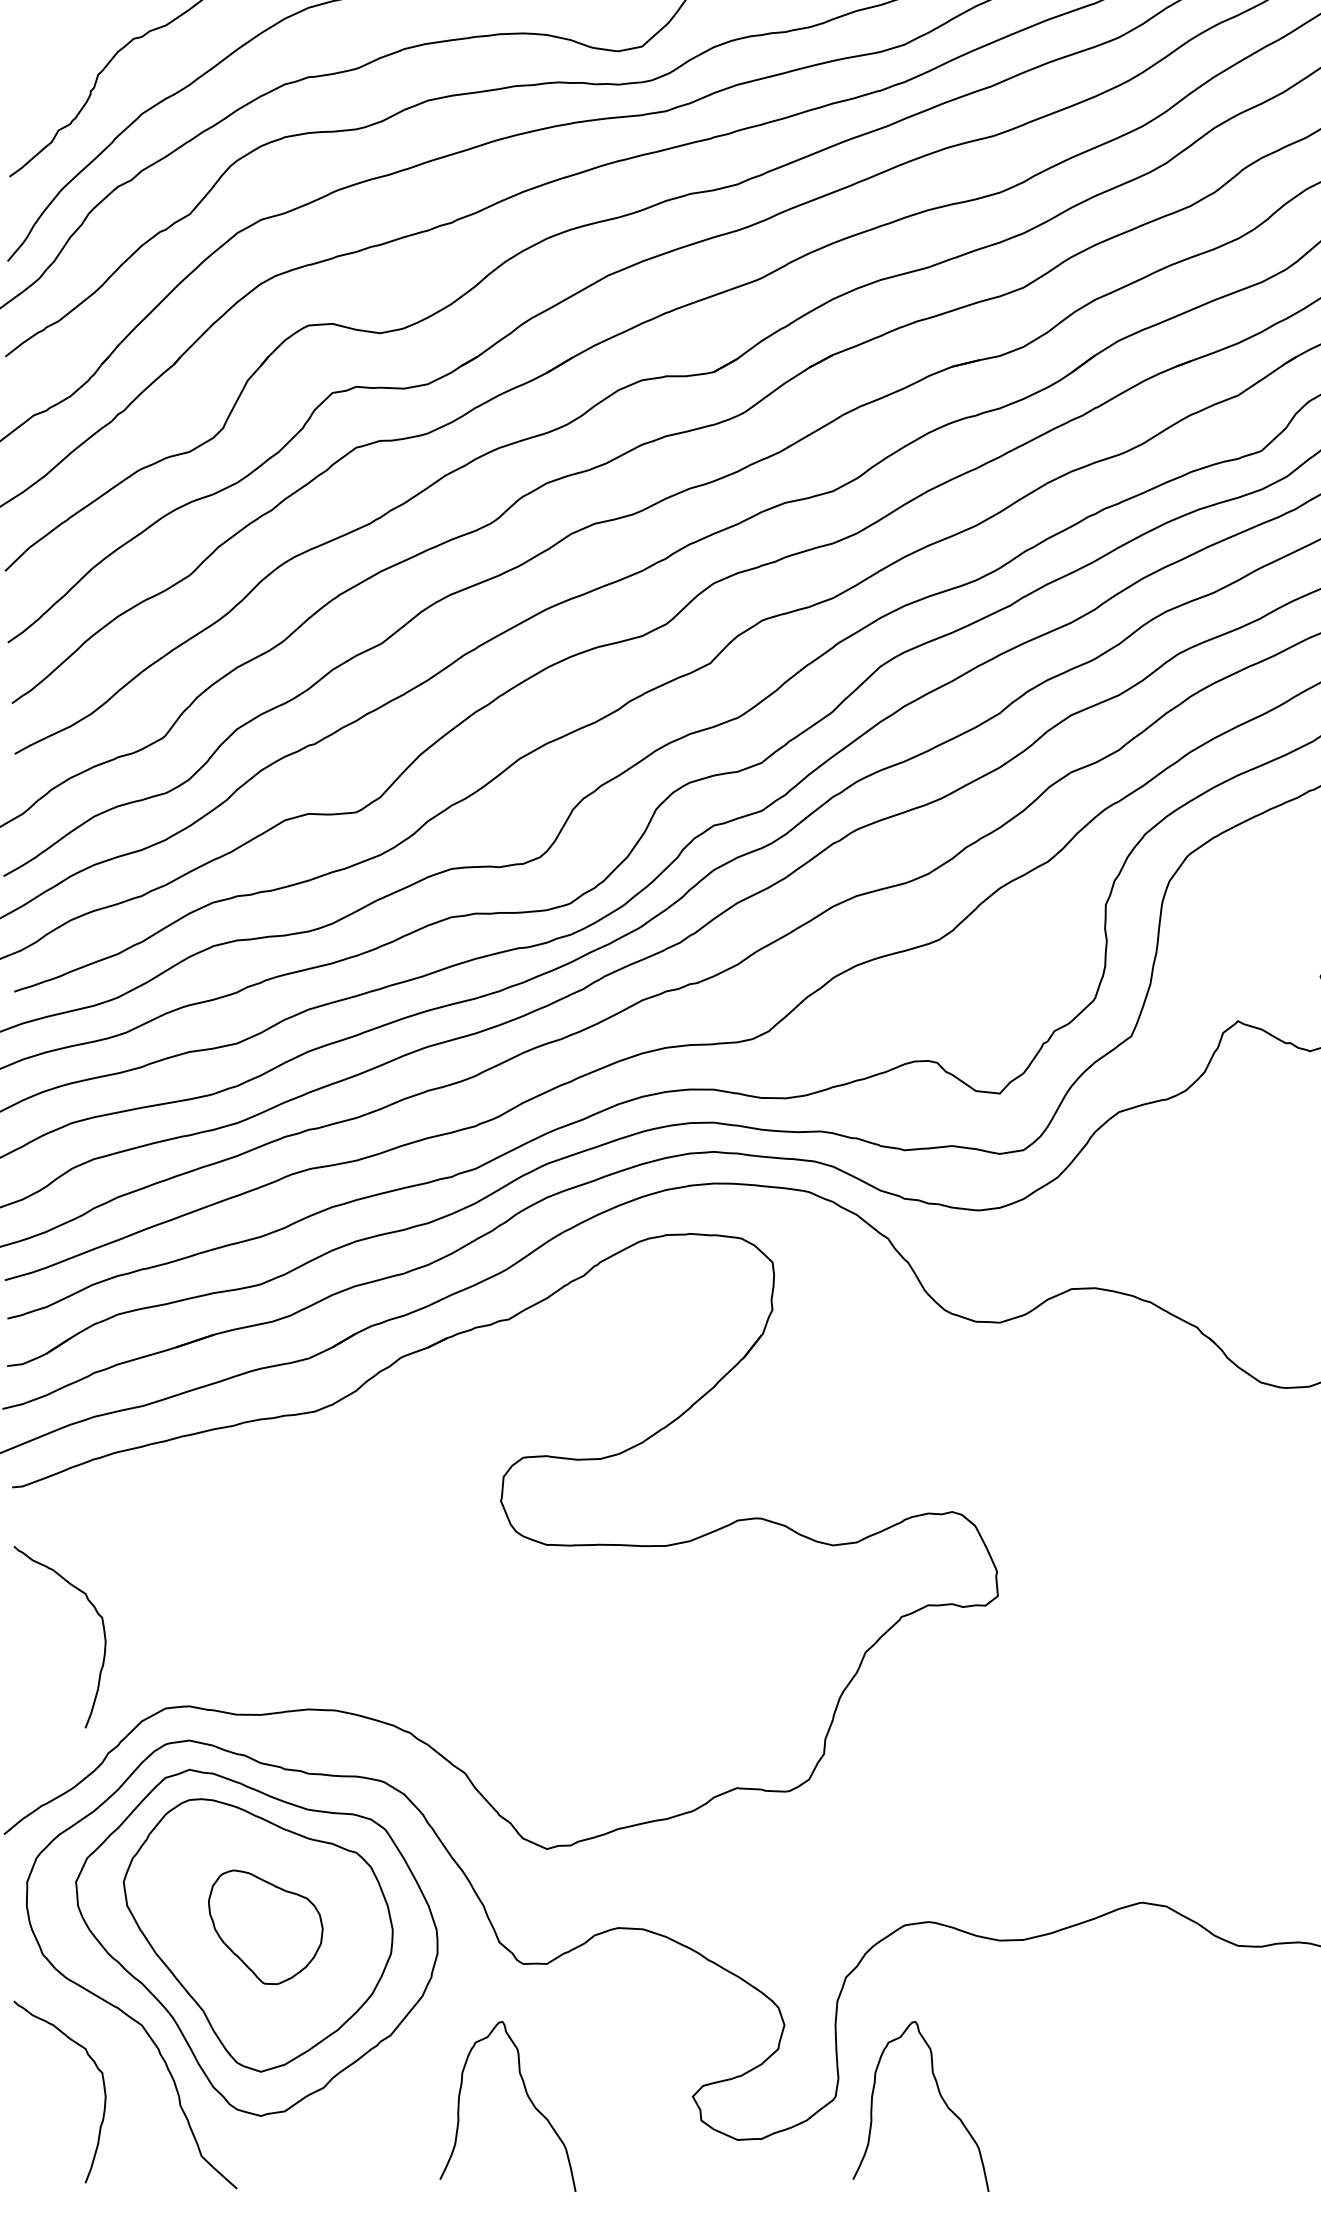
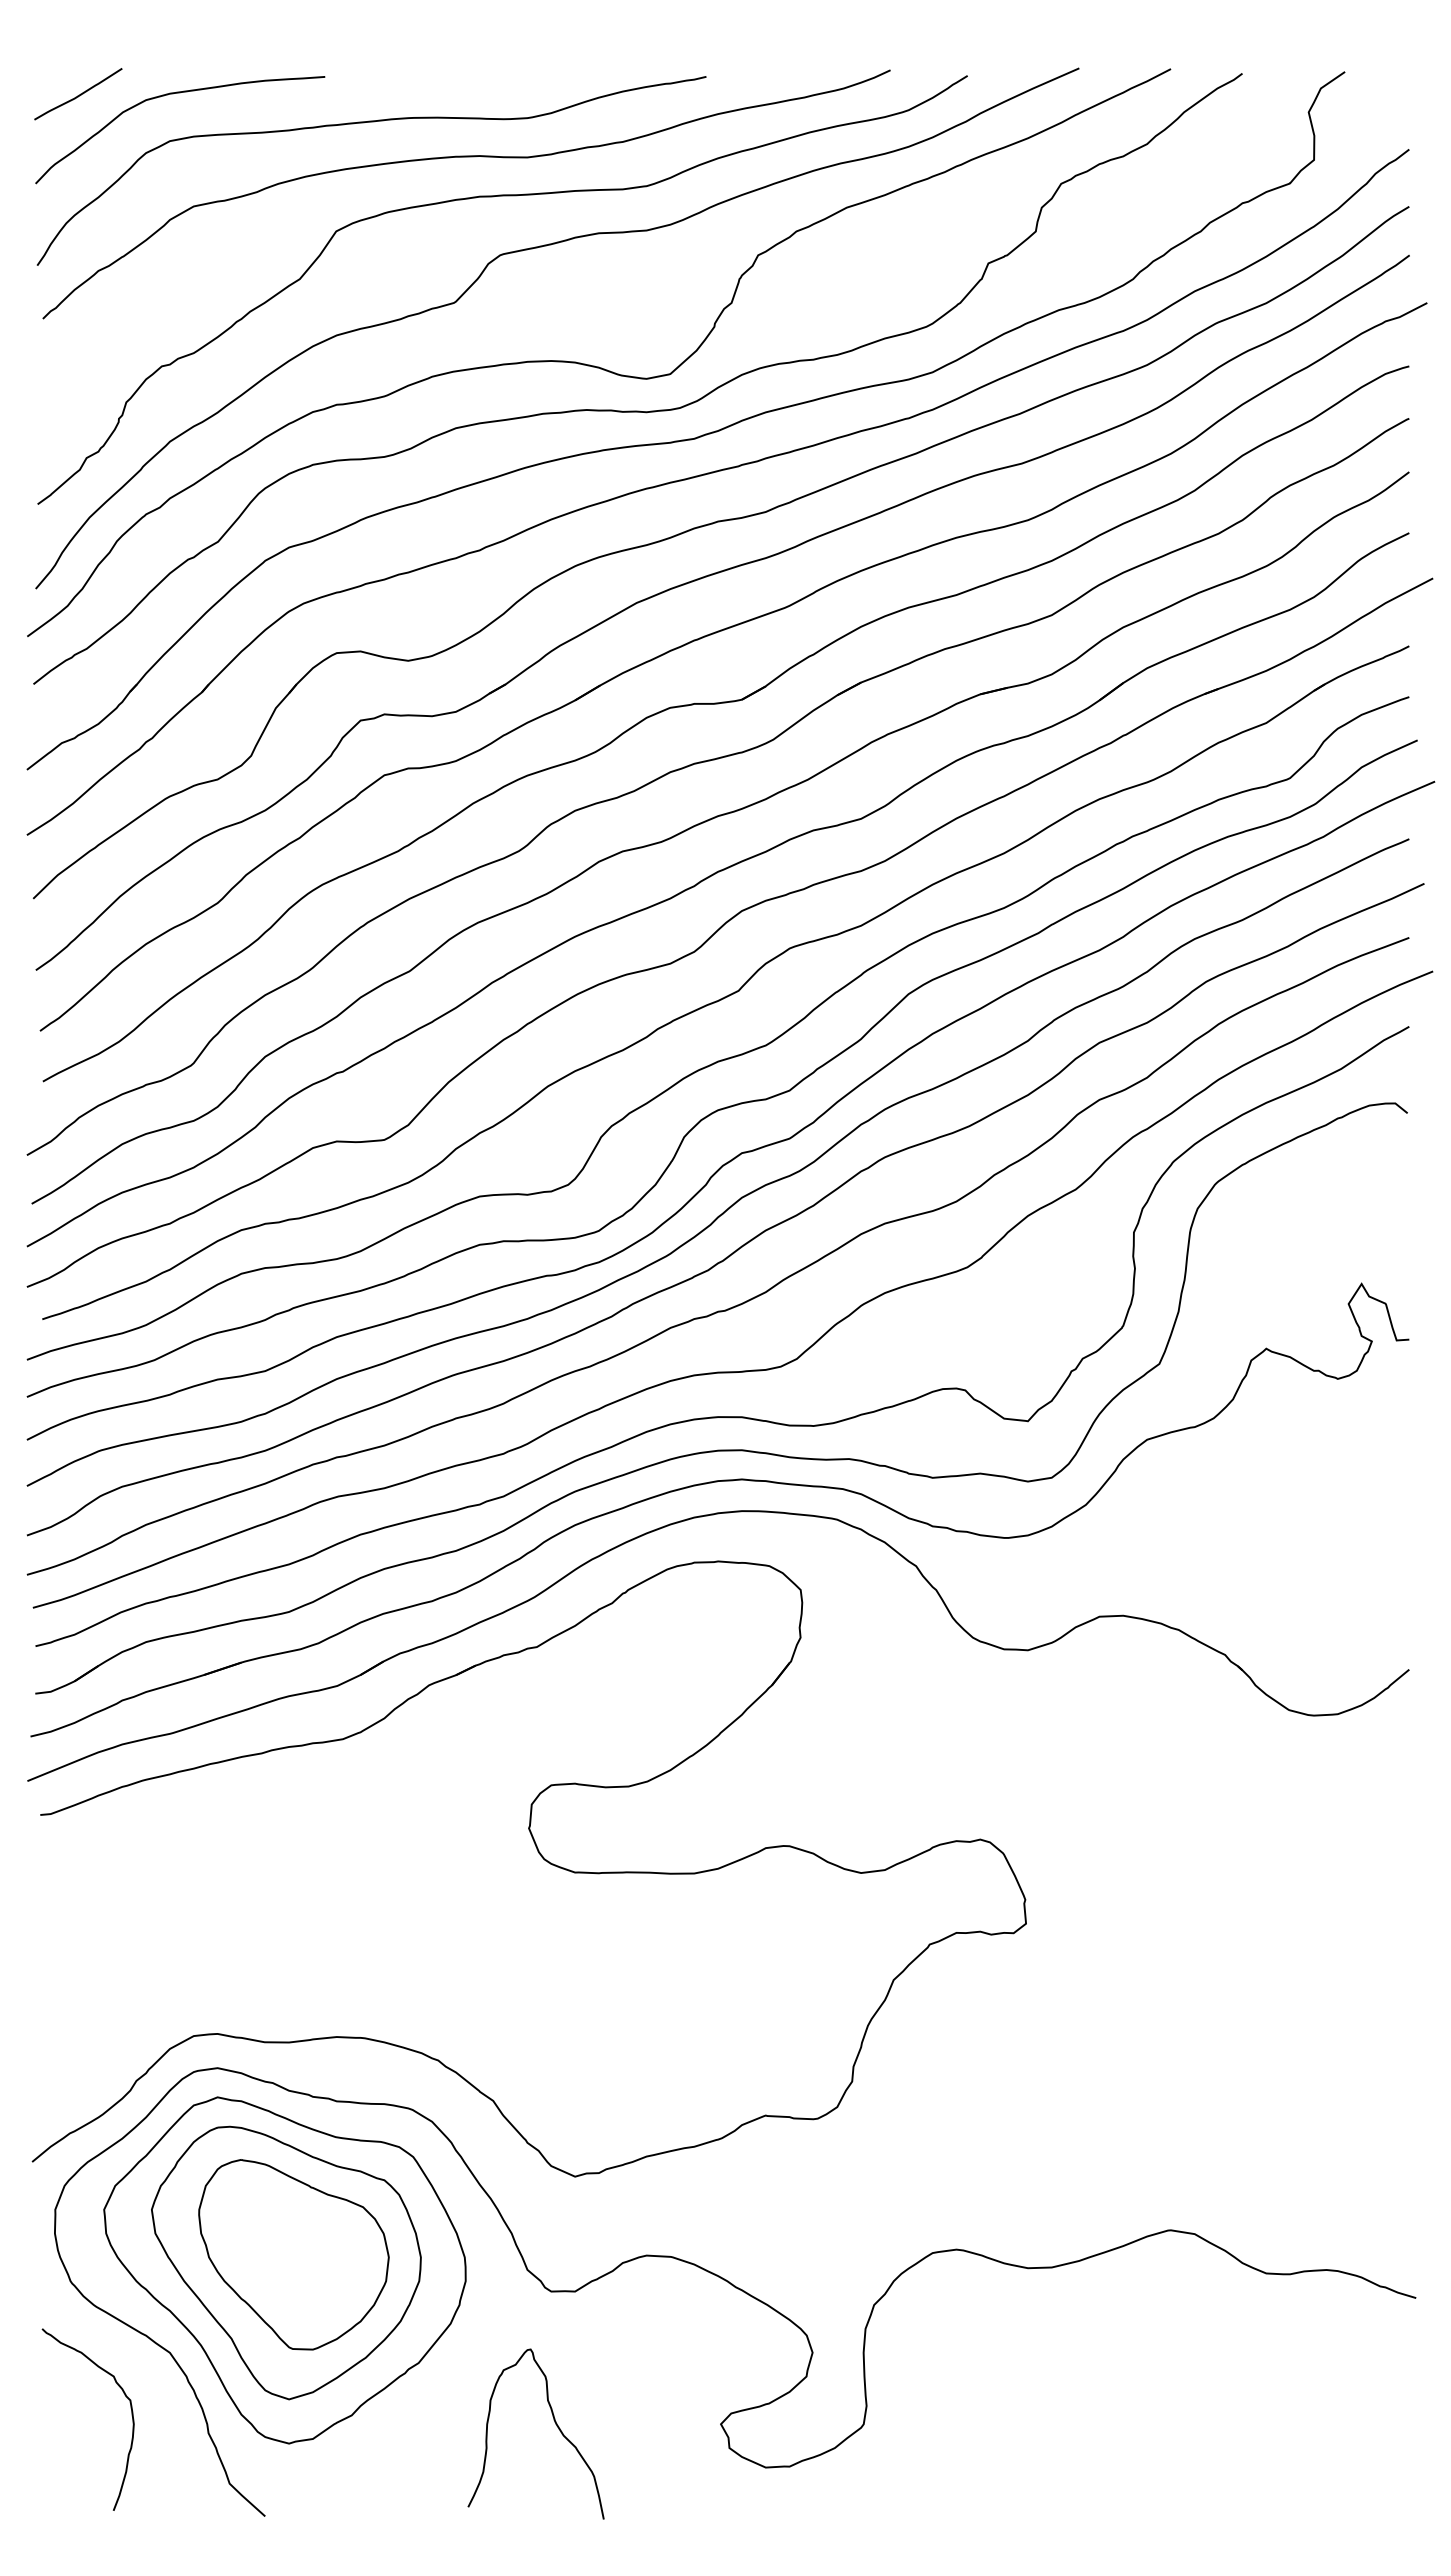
curve: (96, 1612) -> (124, 1940), removed
part: (265, 1926) -> (293, 2254), size x1.67
curve: (940, 2096) -> (968, 2424), removed

